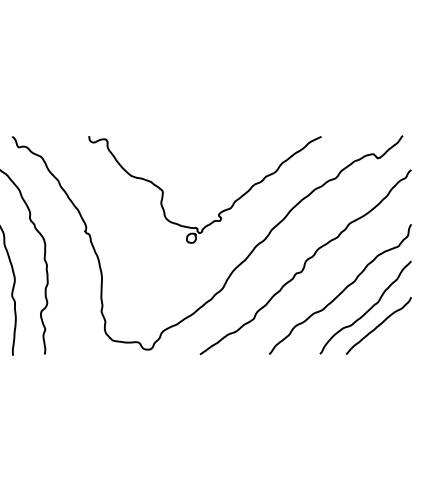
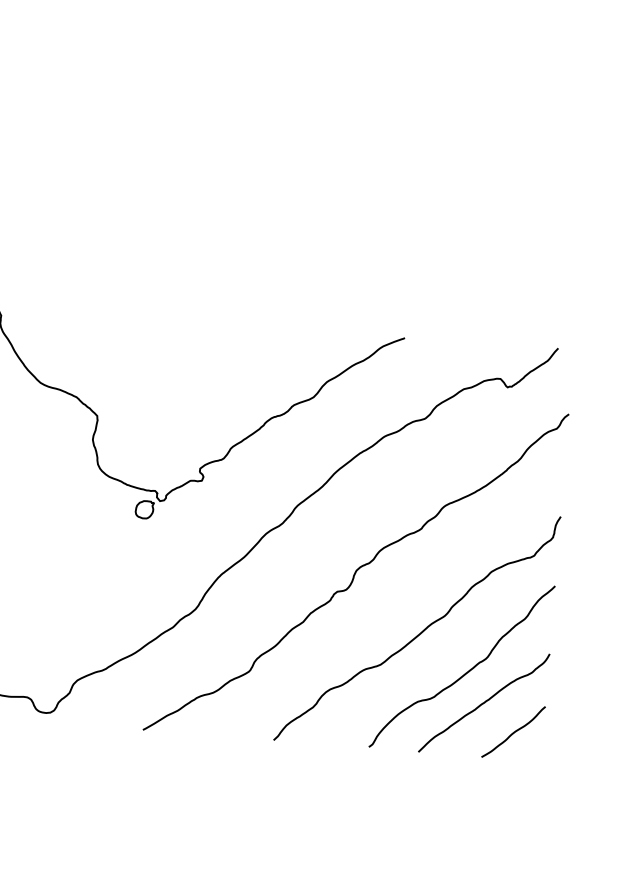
line: (395, 339) -> (513, 731), added

